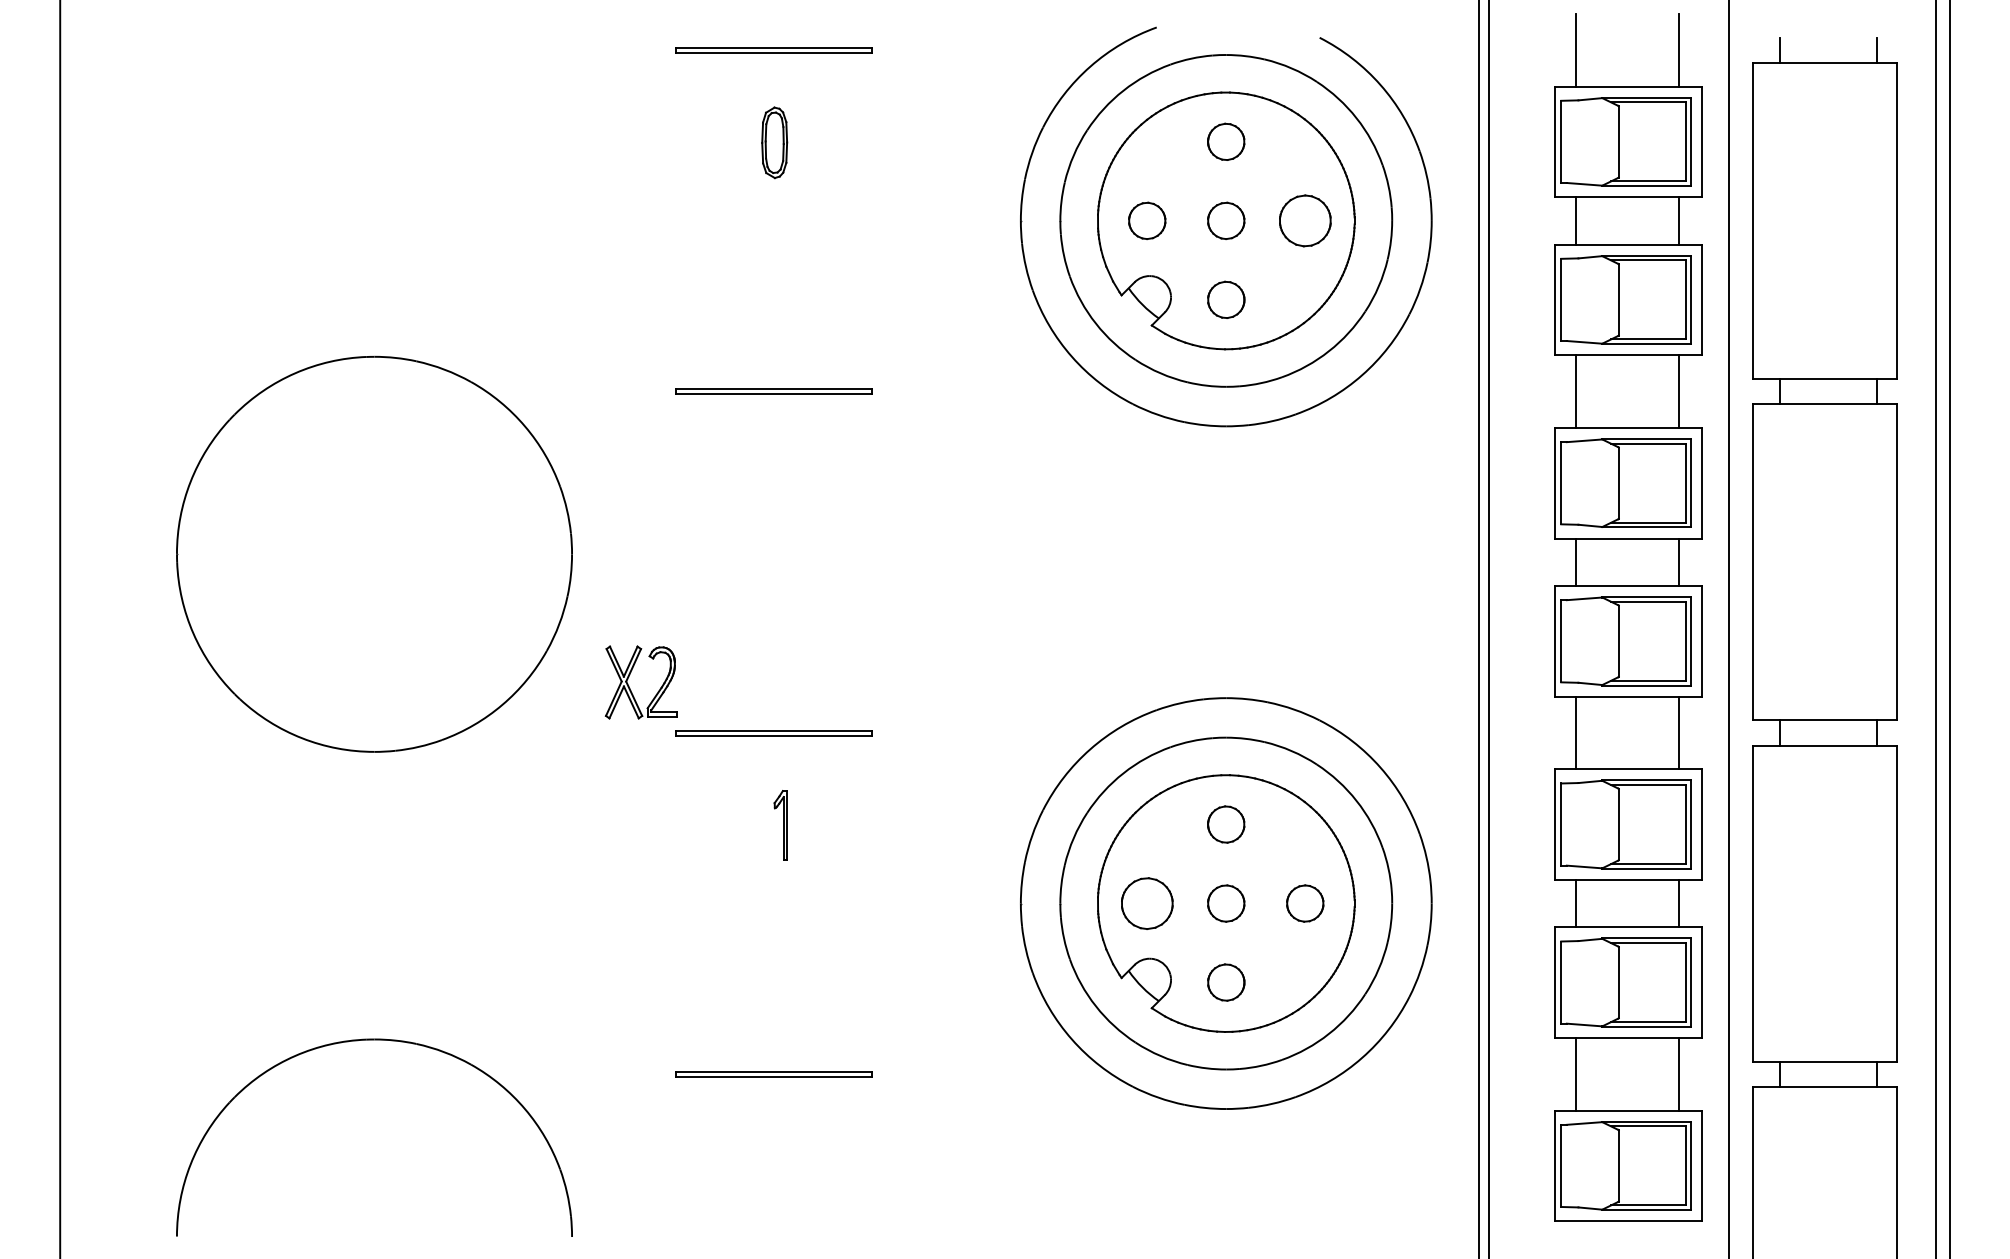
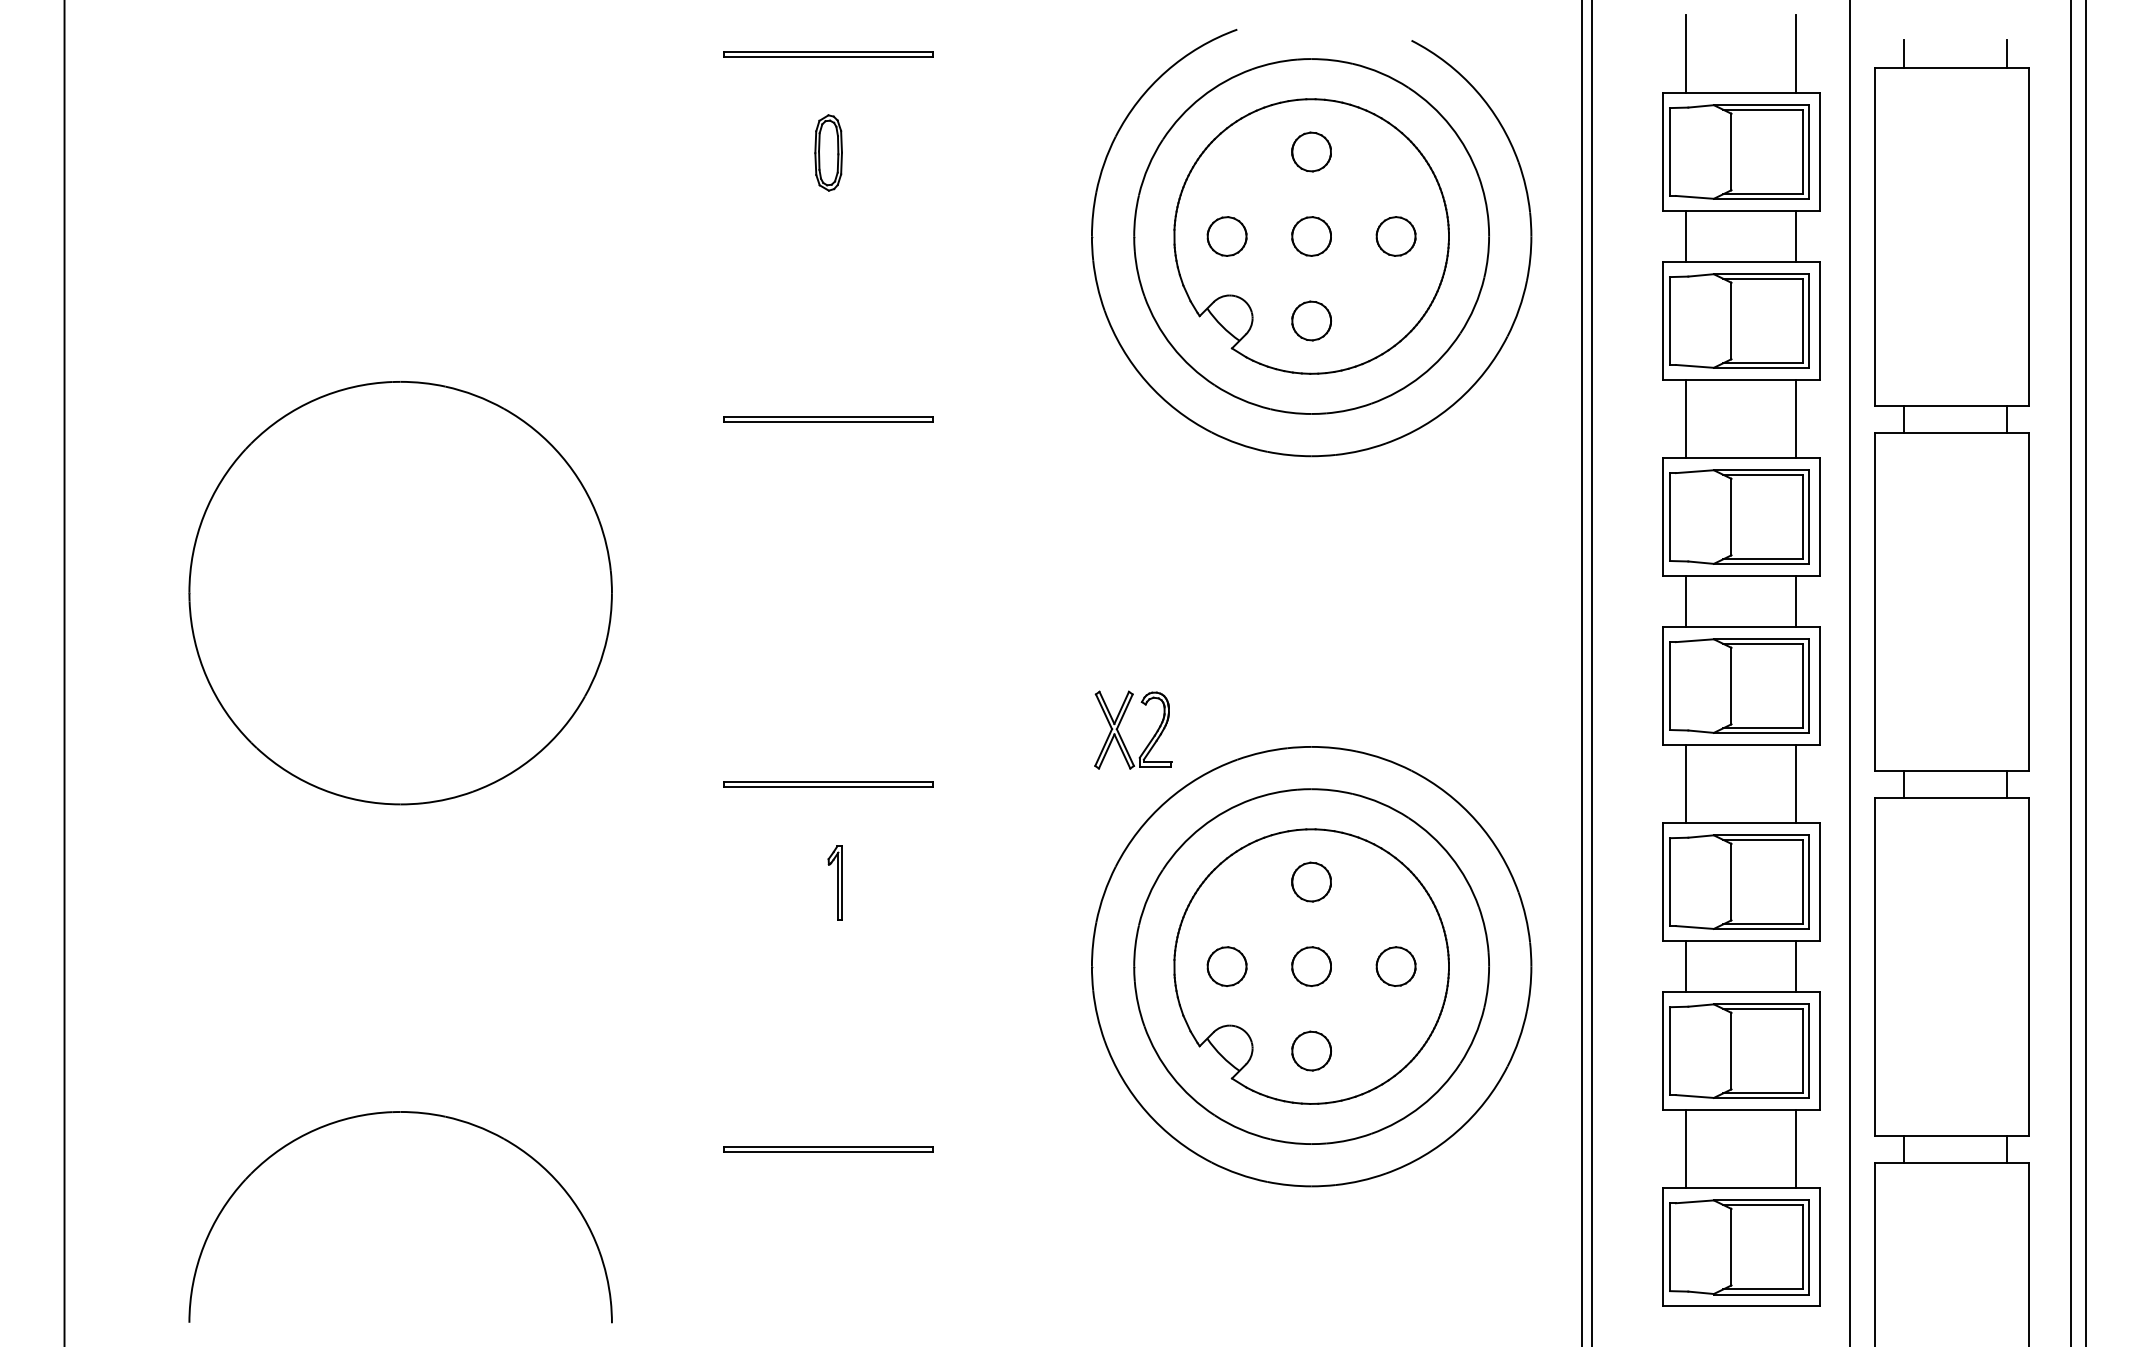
part: (1304, 220) -> (1395, 236), size x0.71
part: (630, 688) -> (1121, 736), moved
part: (1146, 903) -> (1226, 966), size x0.71

